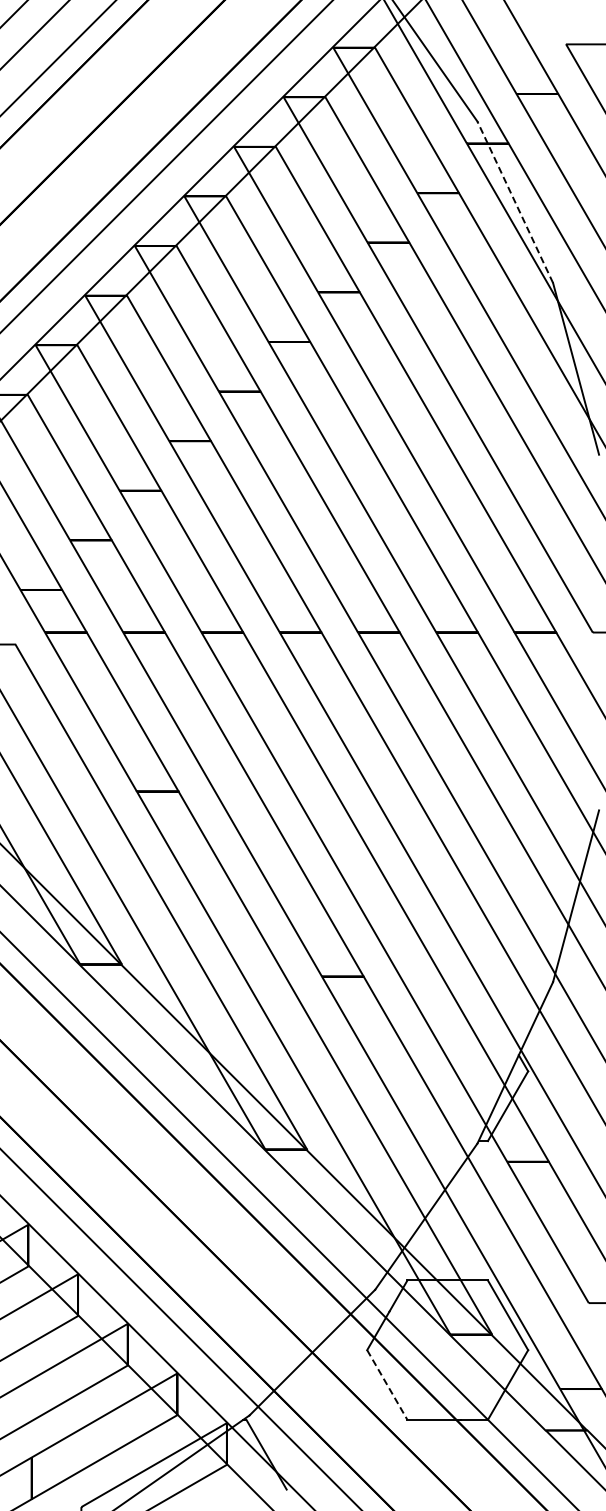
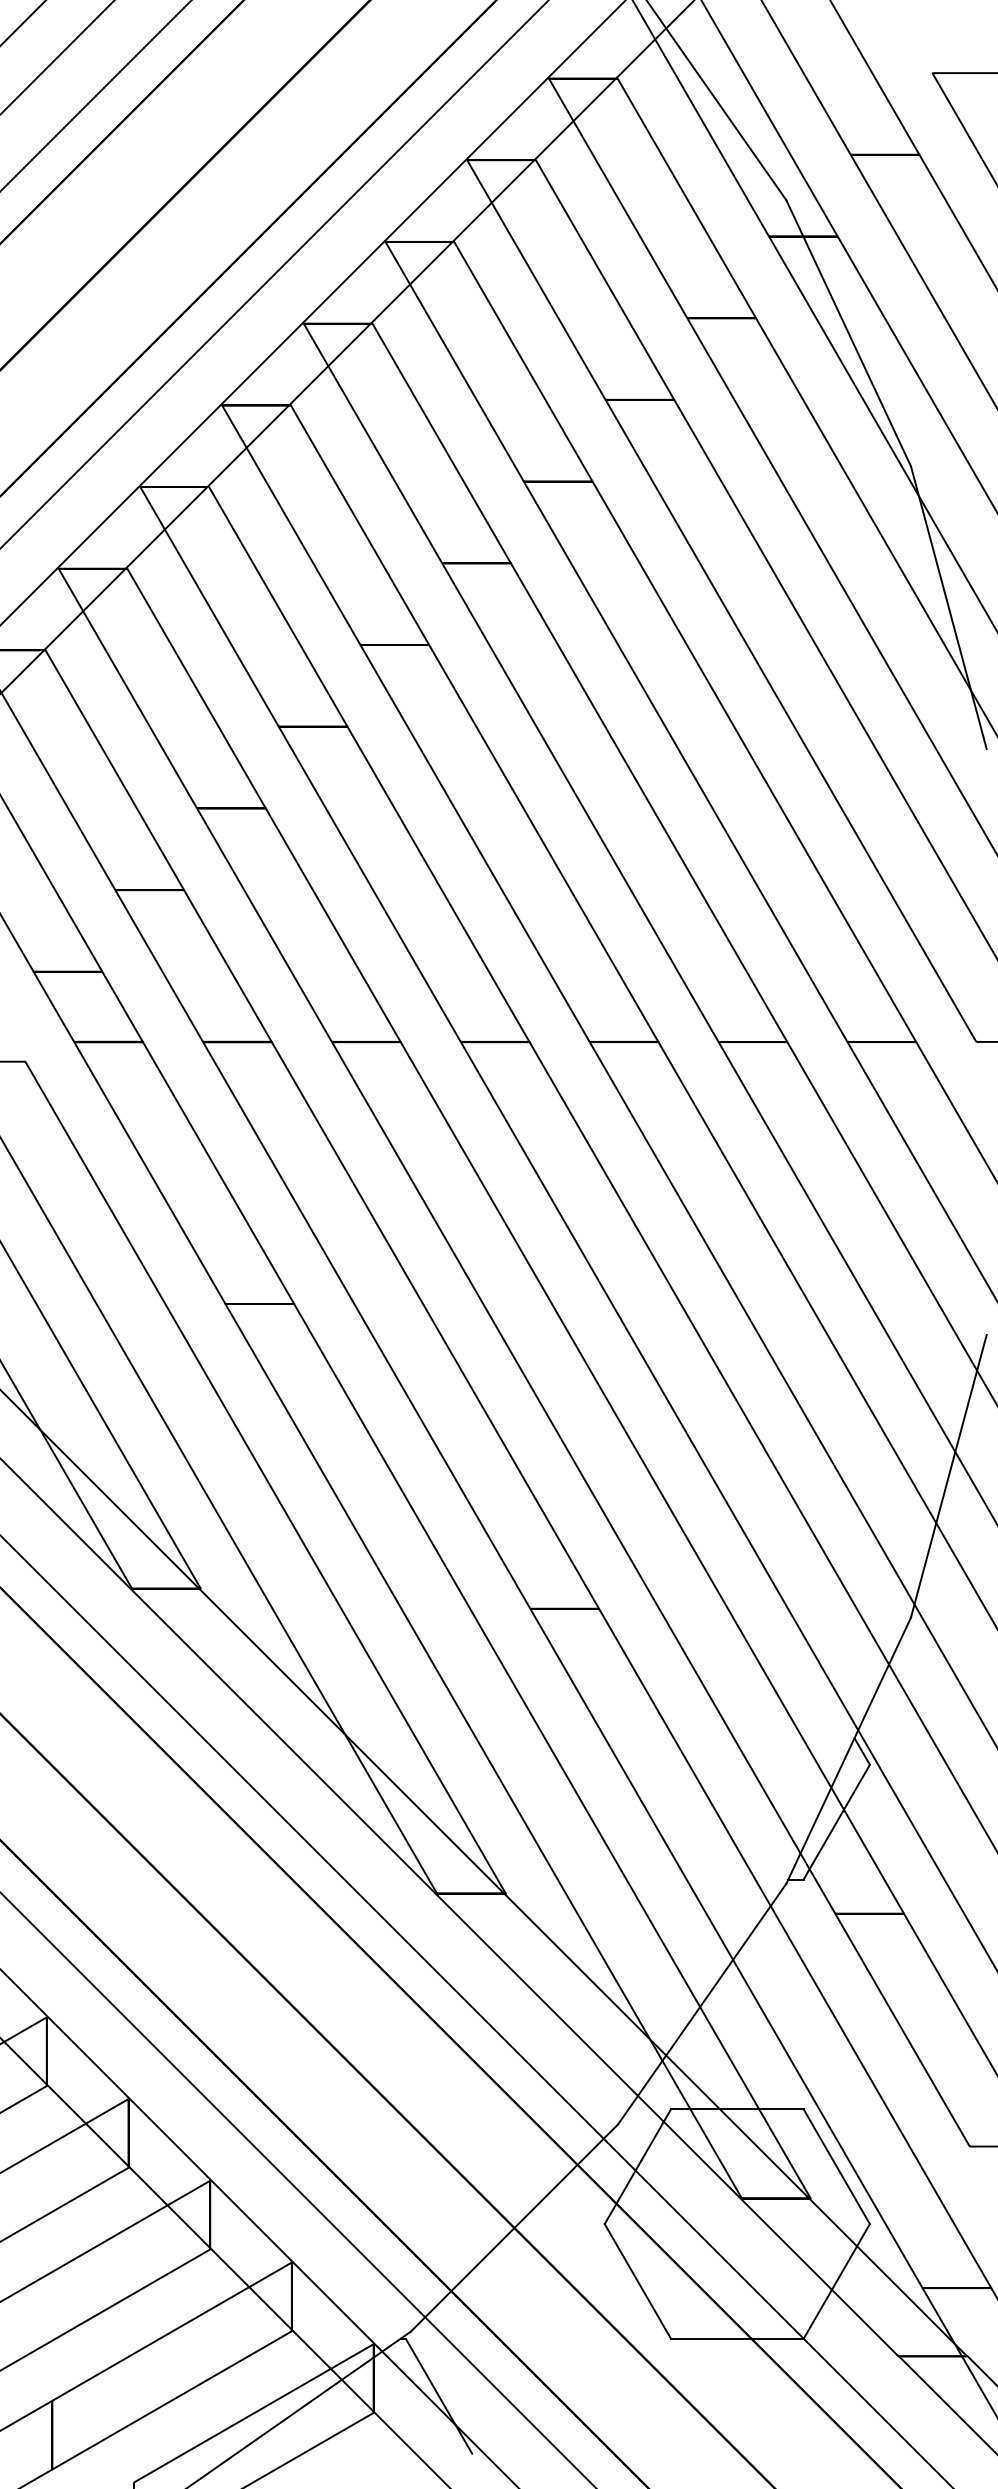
line: (515, 201) -> (849, 331), dashed -> solid
line: (387, 1385) -> (638, 2282), dashed -> solid

